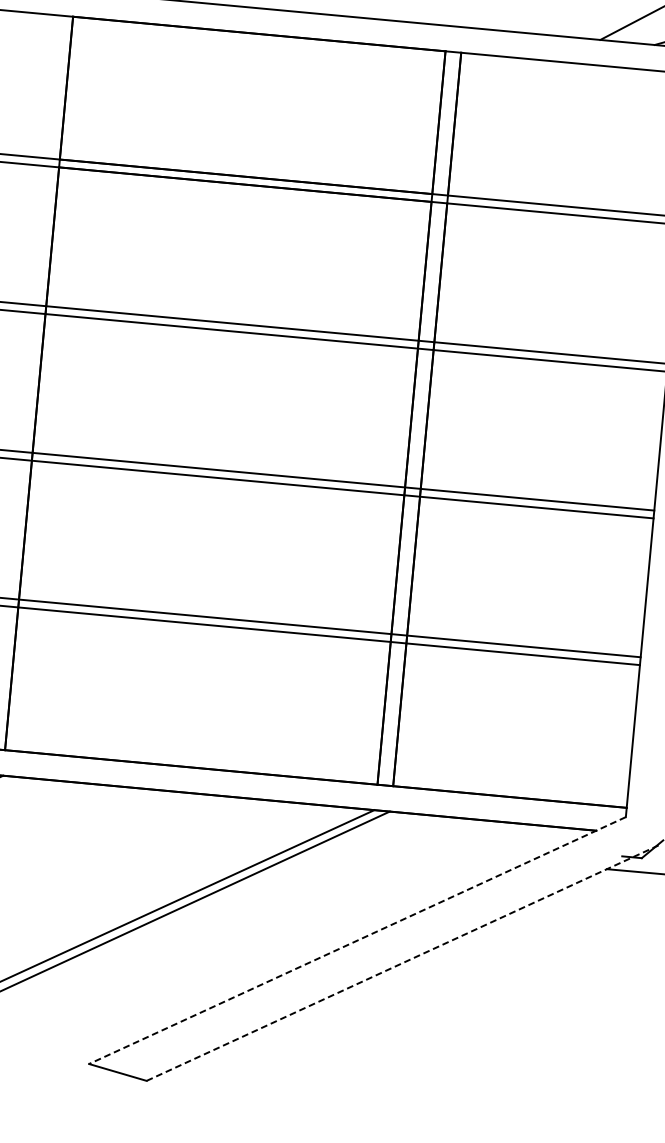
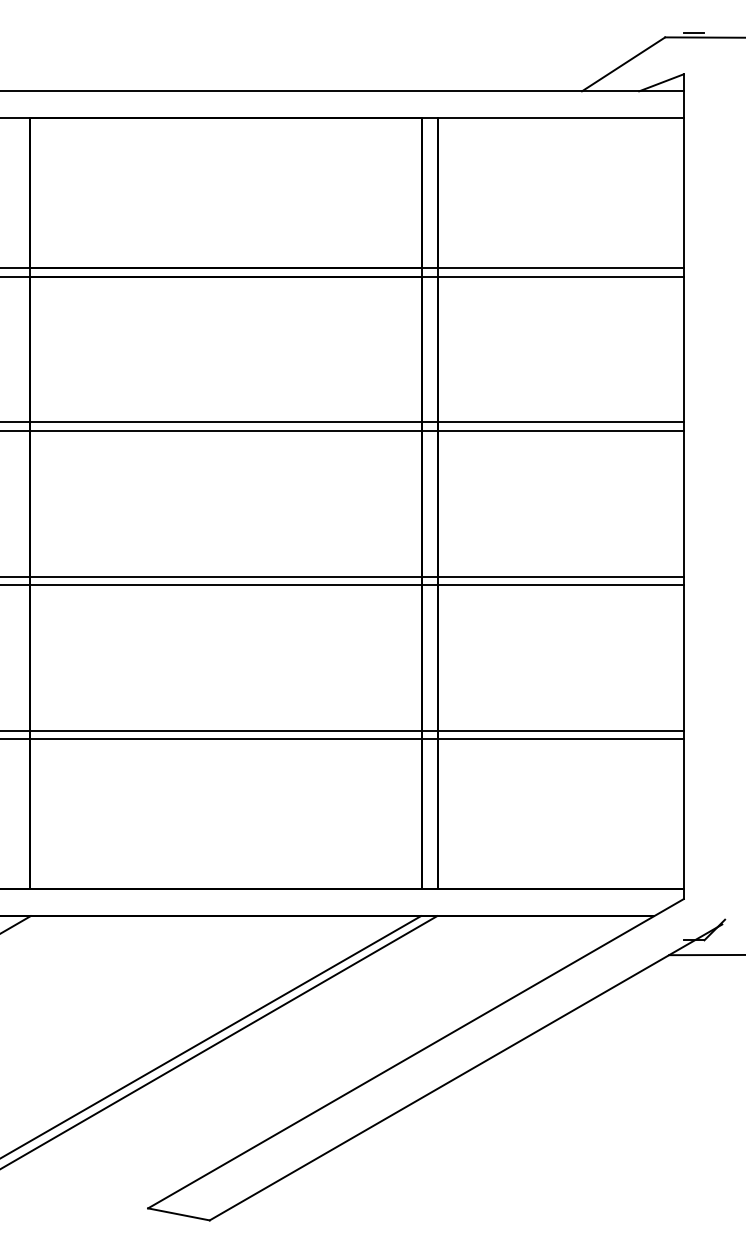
line: (357, 940) -> (415, 1053), dashed -> solid
line: (403, 962) -> (466, 1072), dashed -> solid

